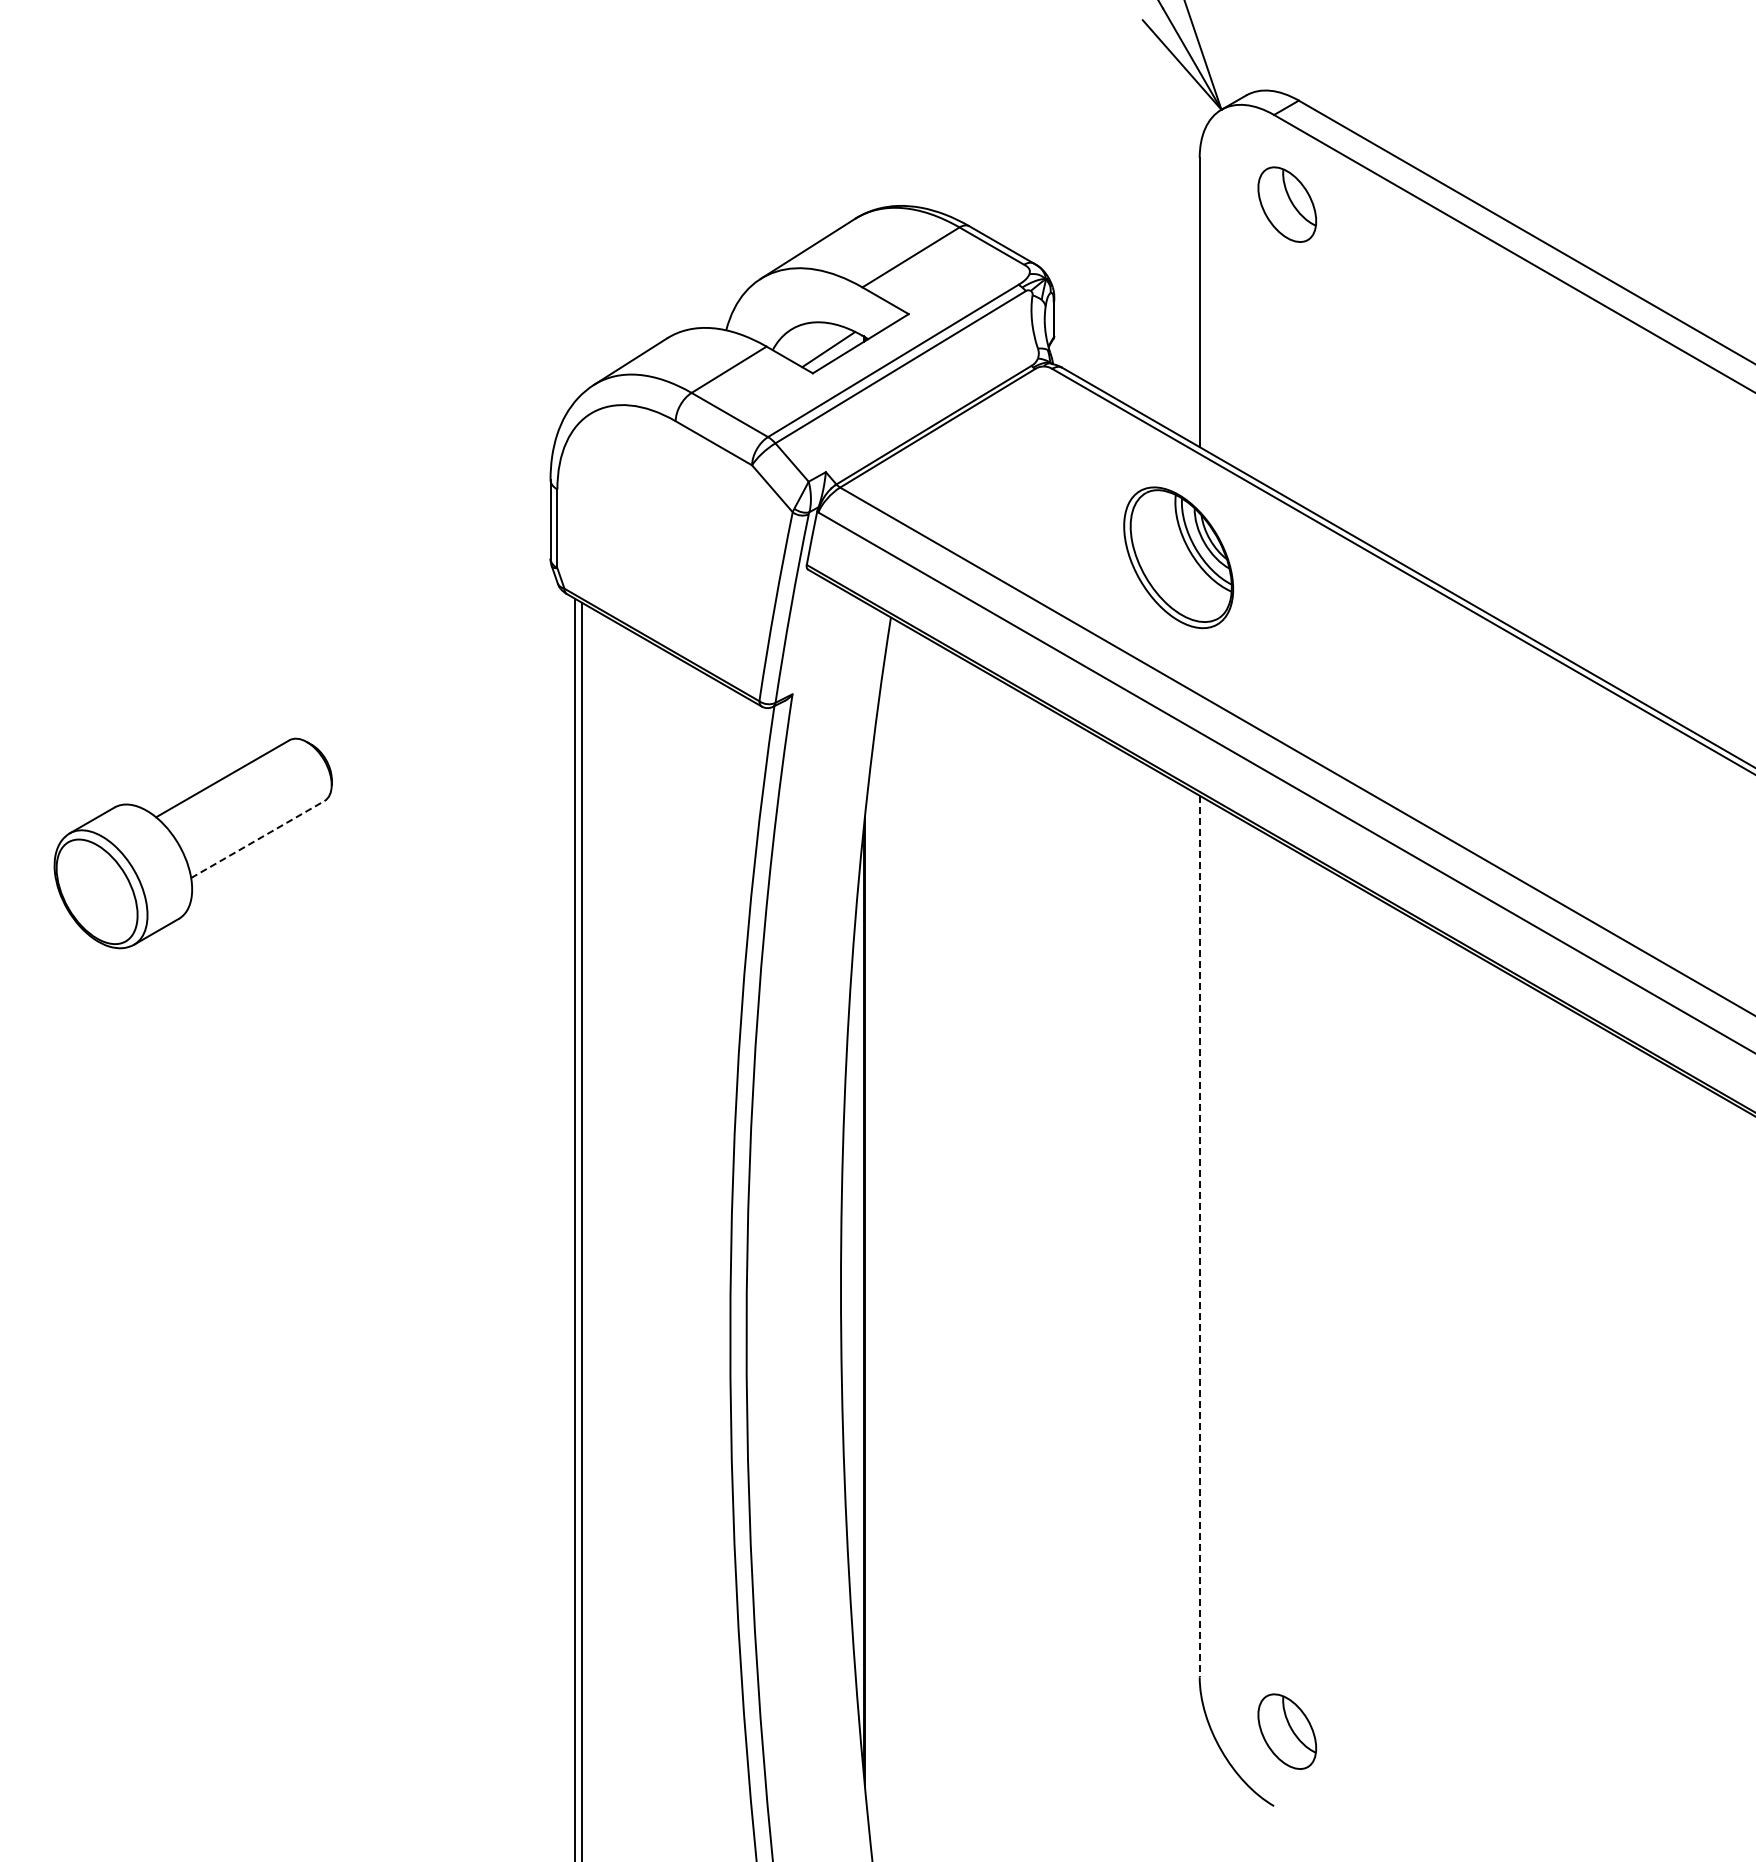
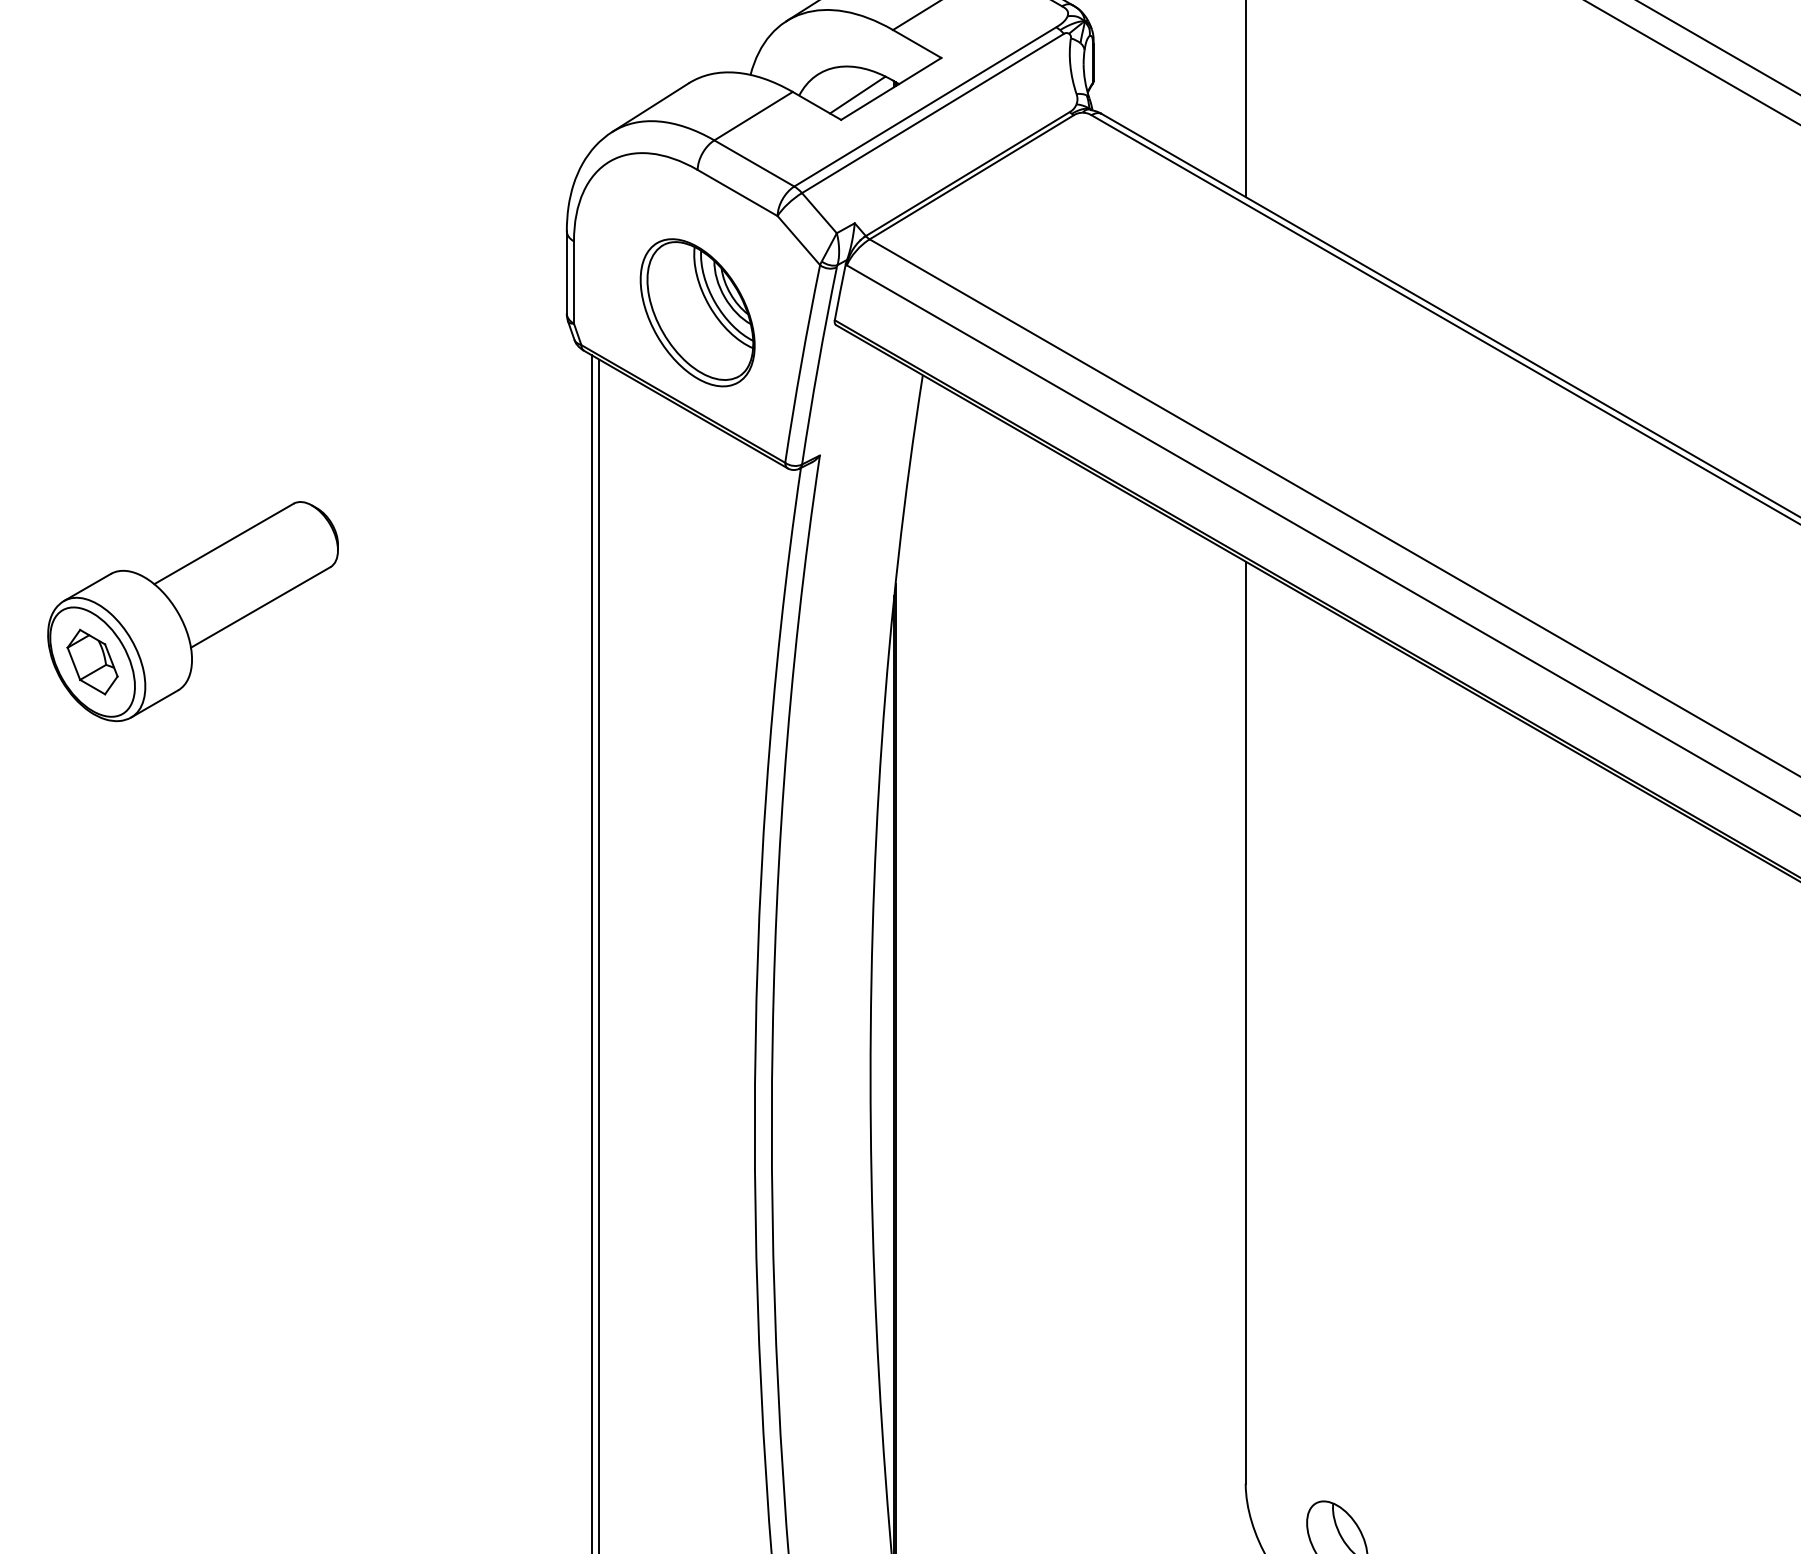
part: (1178, 557) -> (697, 312), moved
line: (257, 839) -> (260, 607), dashed -> solid
part: (97, 891) -> (93, 661), added
line: (1199, 1236) -> (1245, 1022), dashed -> solid

